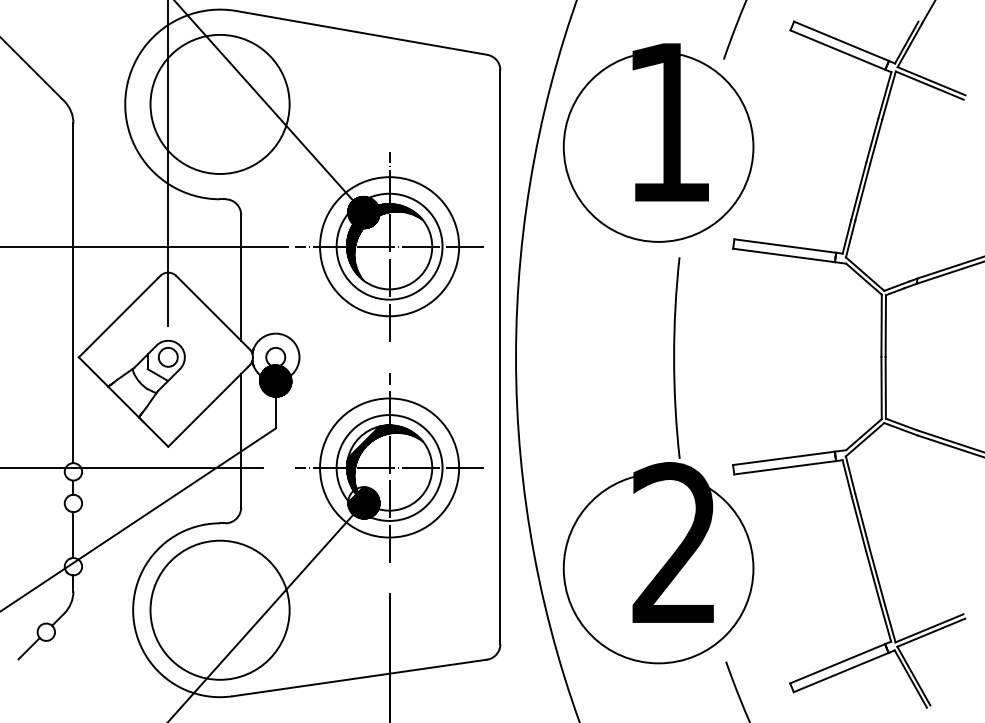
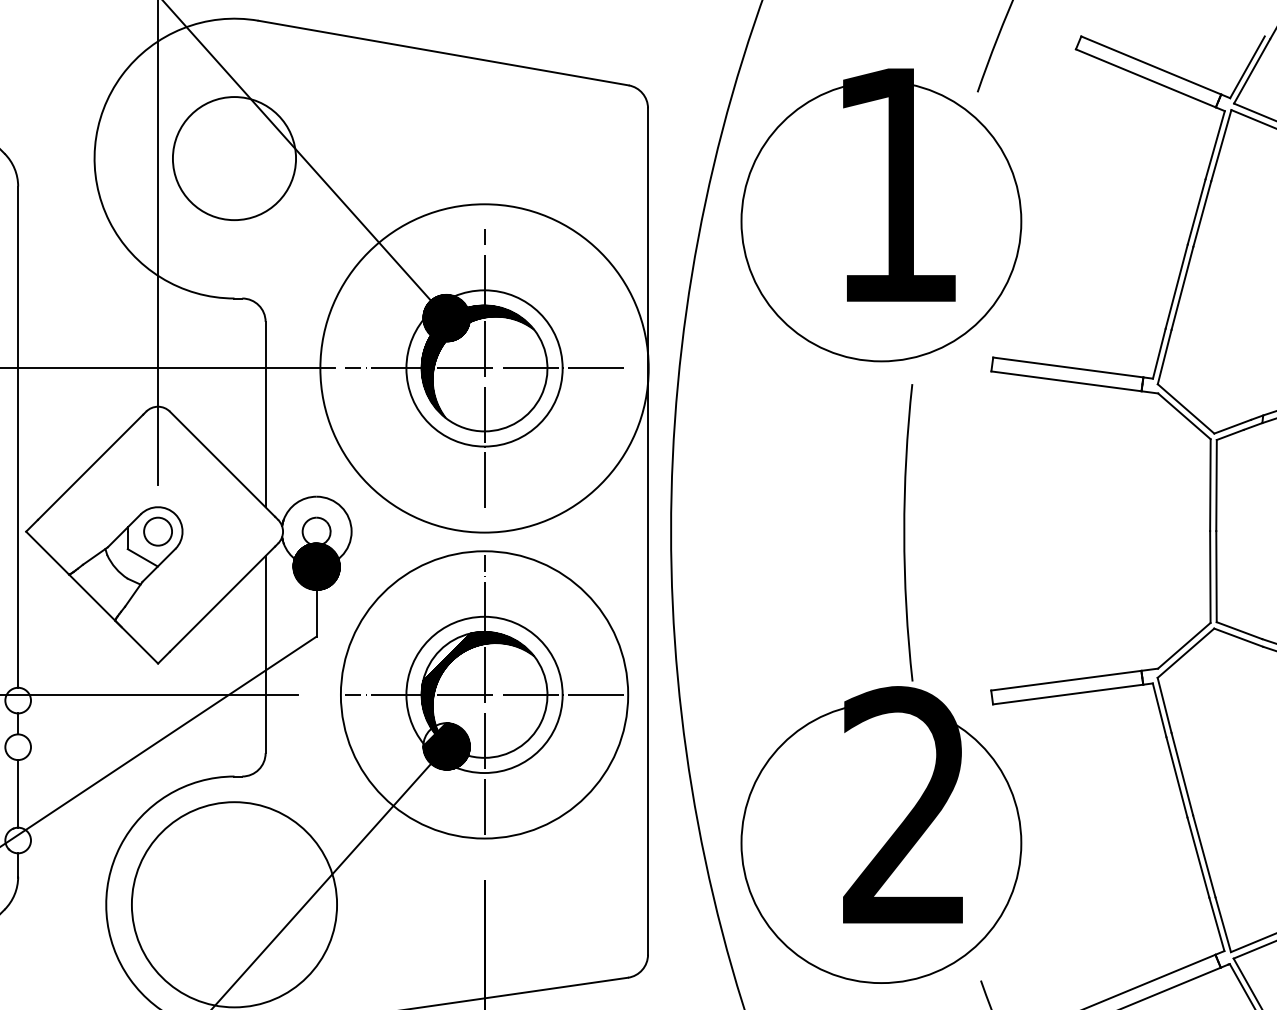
circle: (219, 104) -> (233, 158), size x0.6
circle: (389, 246) -> (484, 368), size x1.6
circle: (389, 467) -> (484, 694), size x1.4

